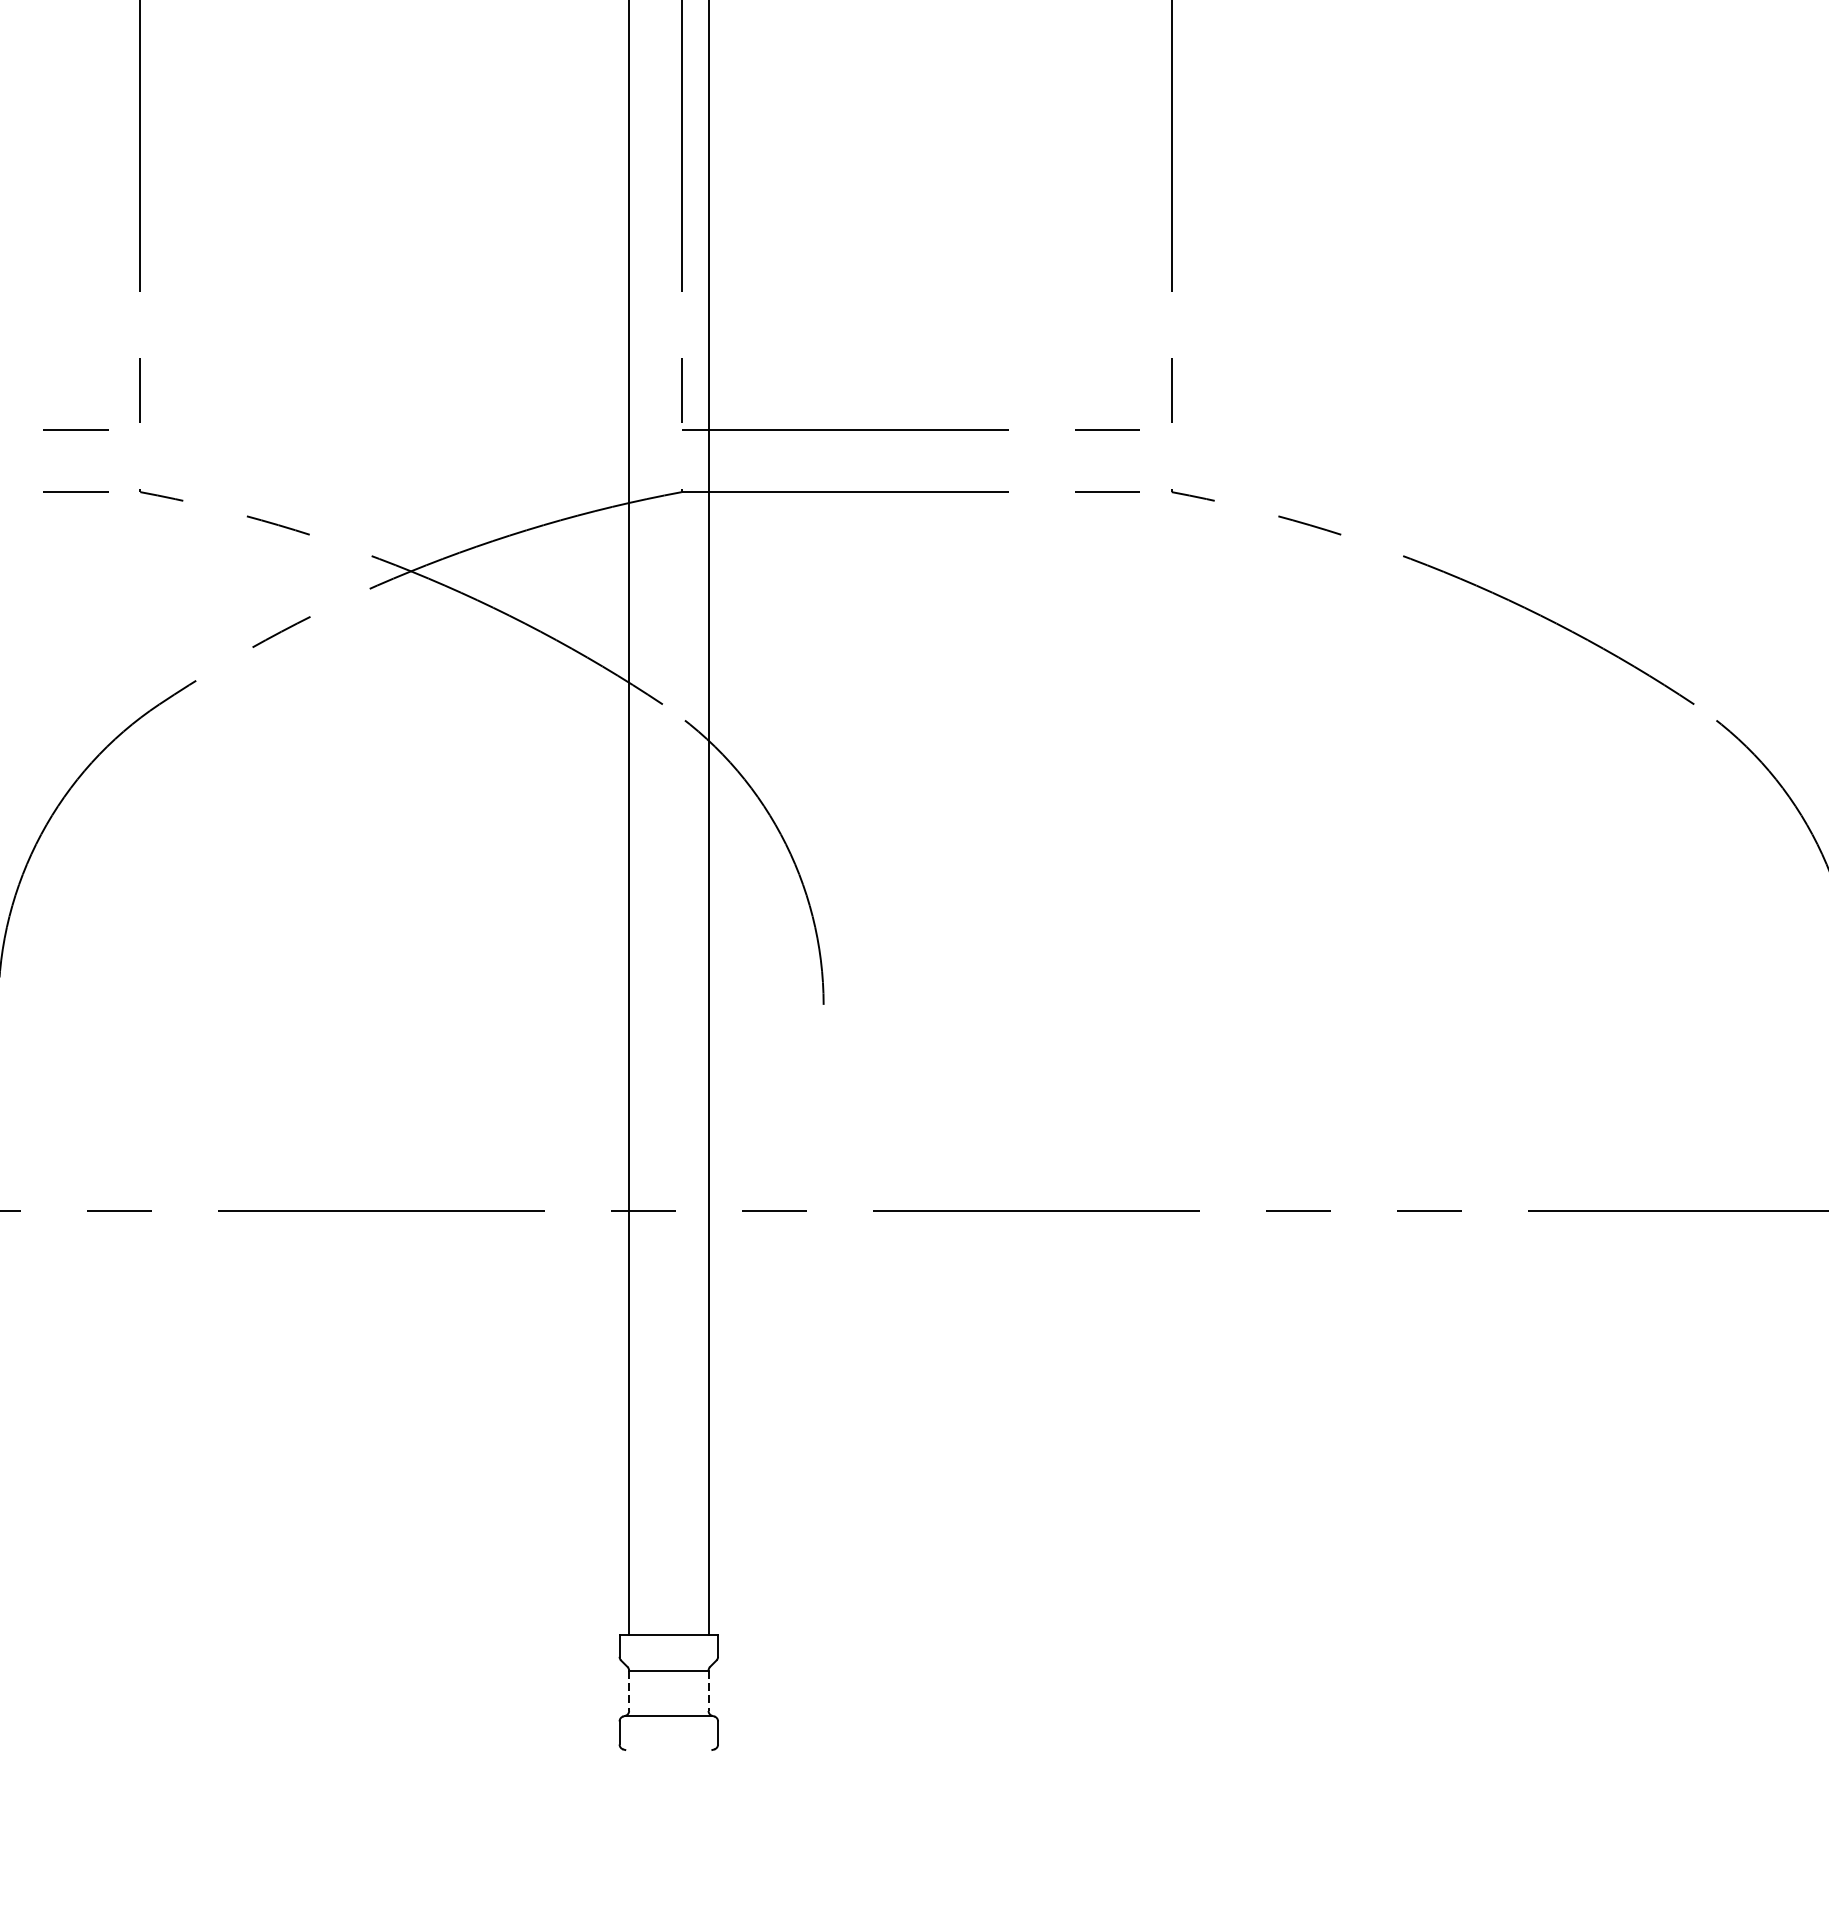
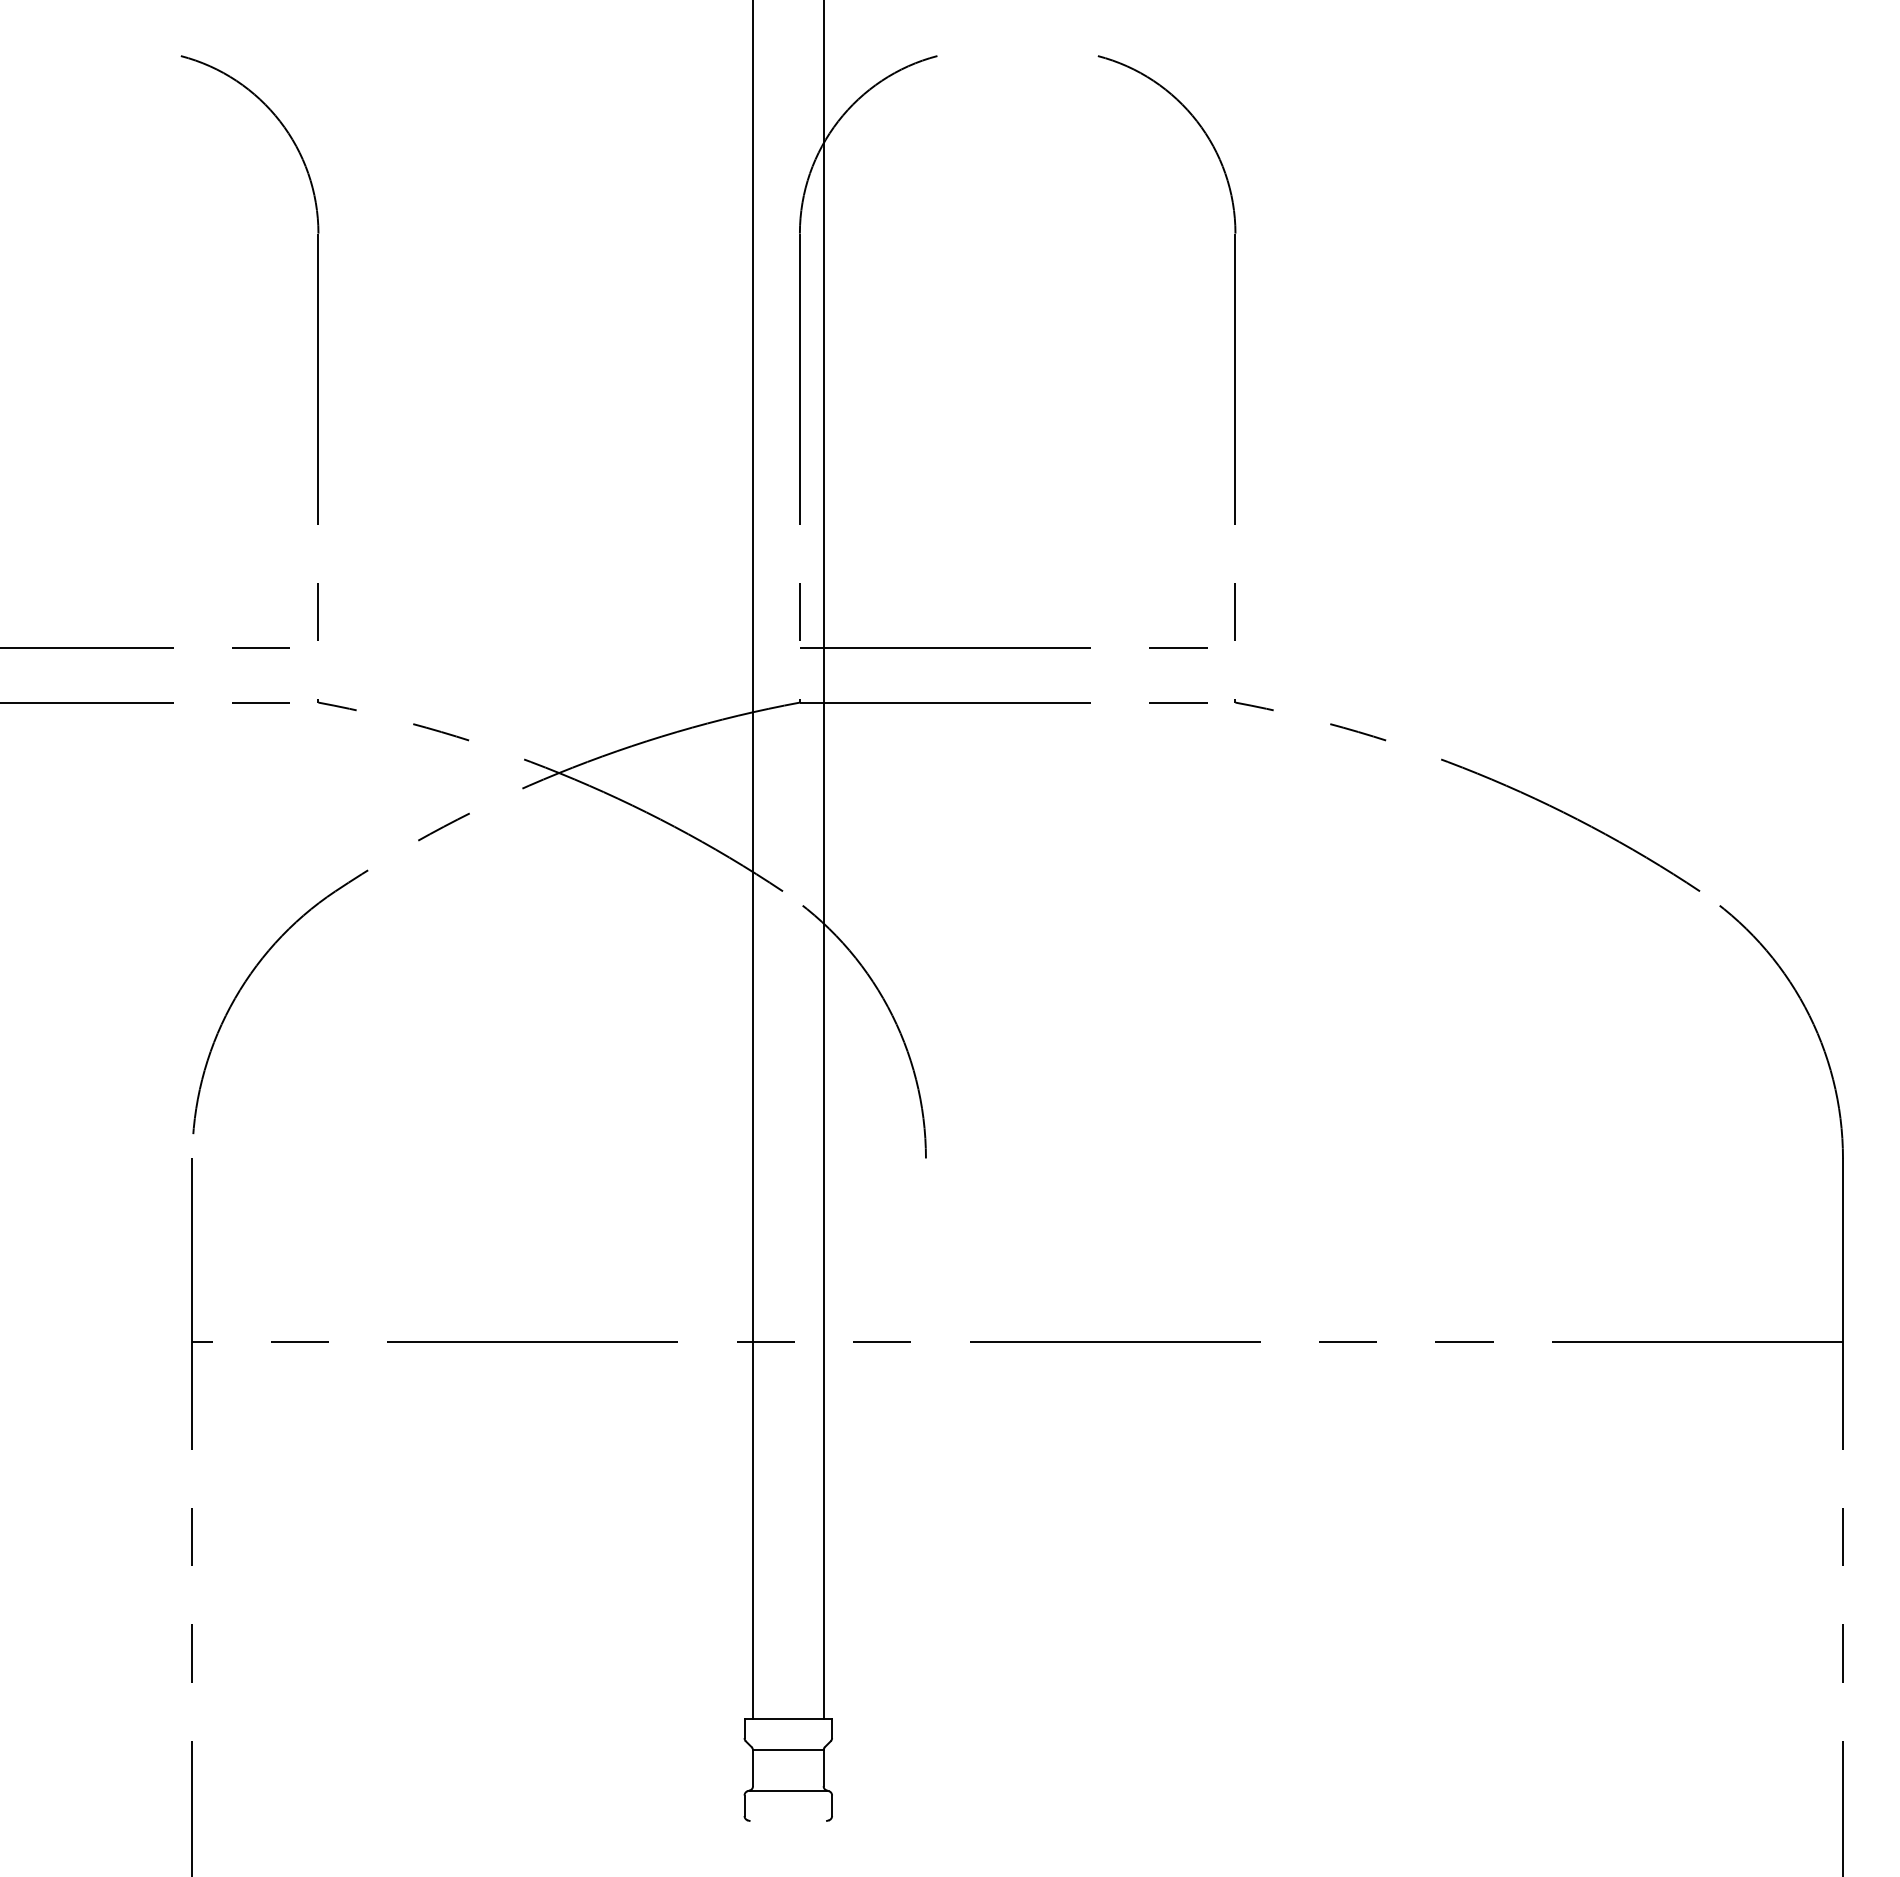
line: (629, 1691) -> (753, 1768), dashed -> solid
line: (708, 1691) -> (823, 1768), dashed -> solid

